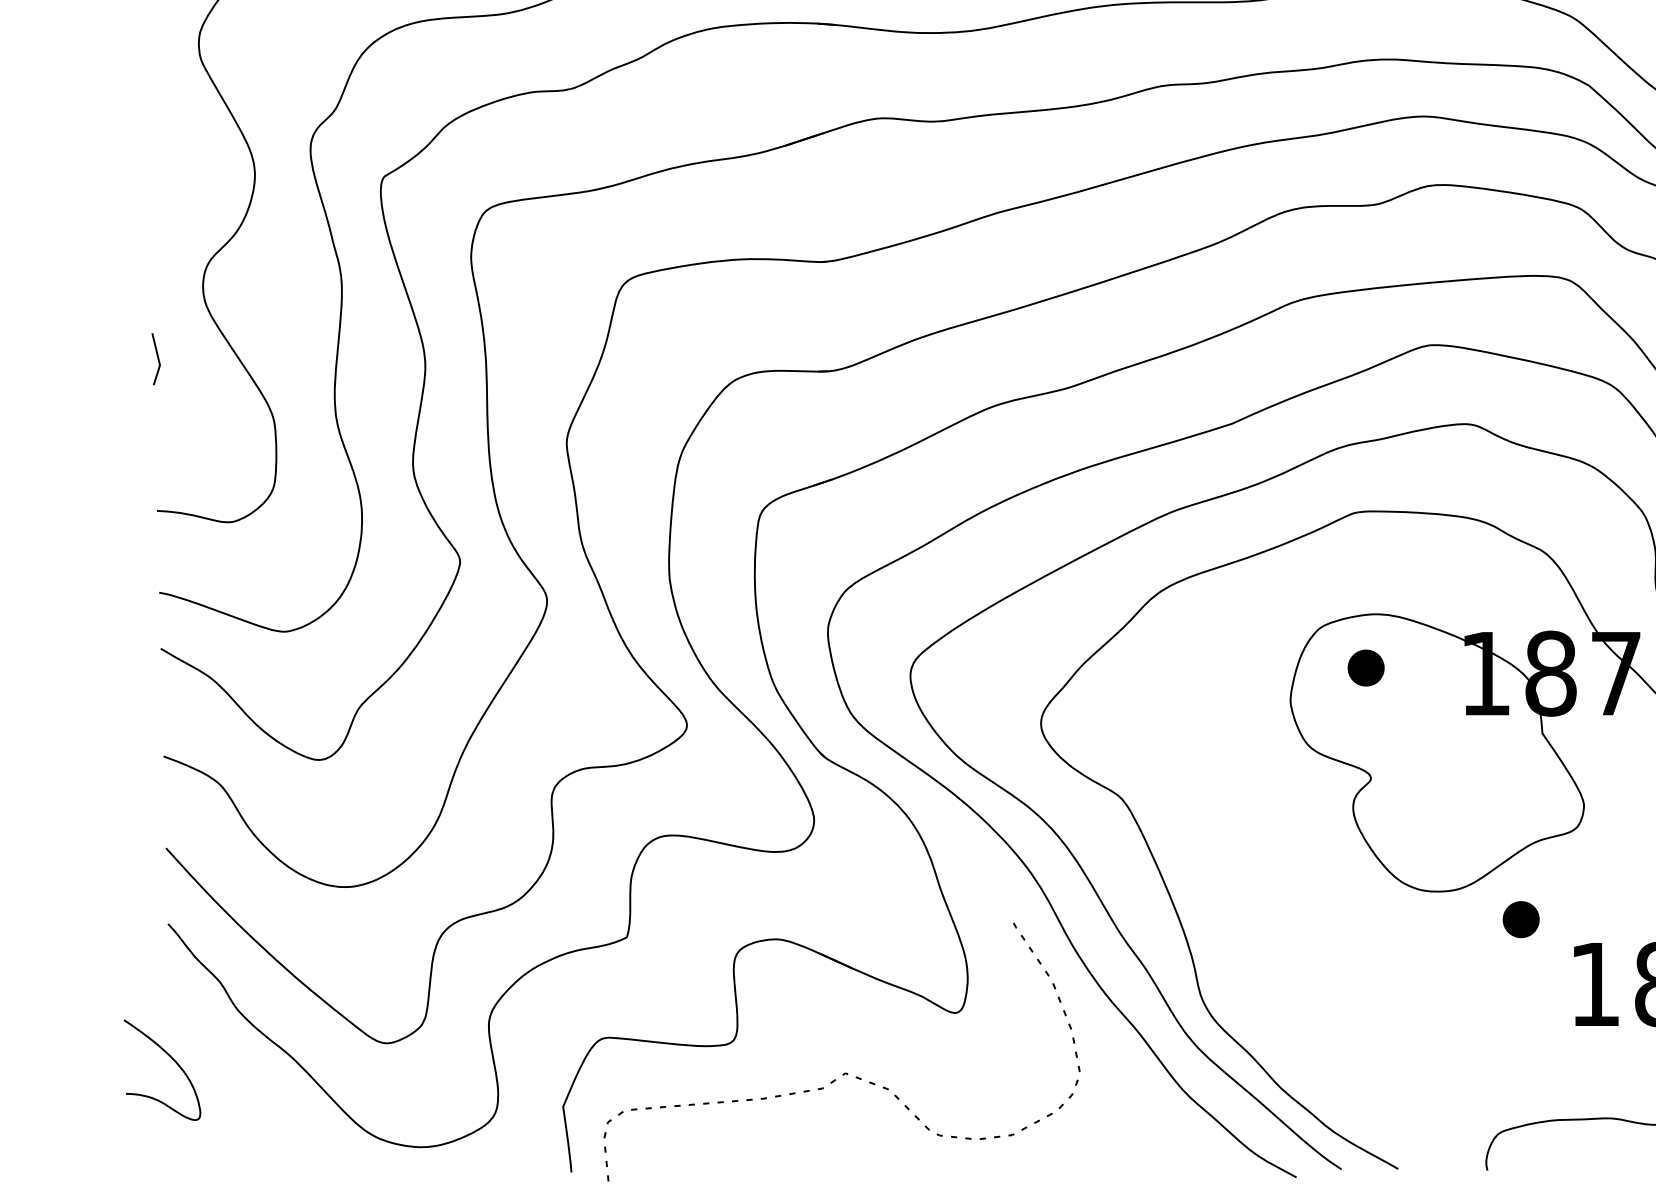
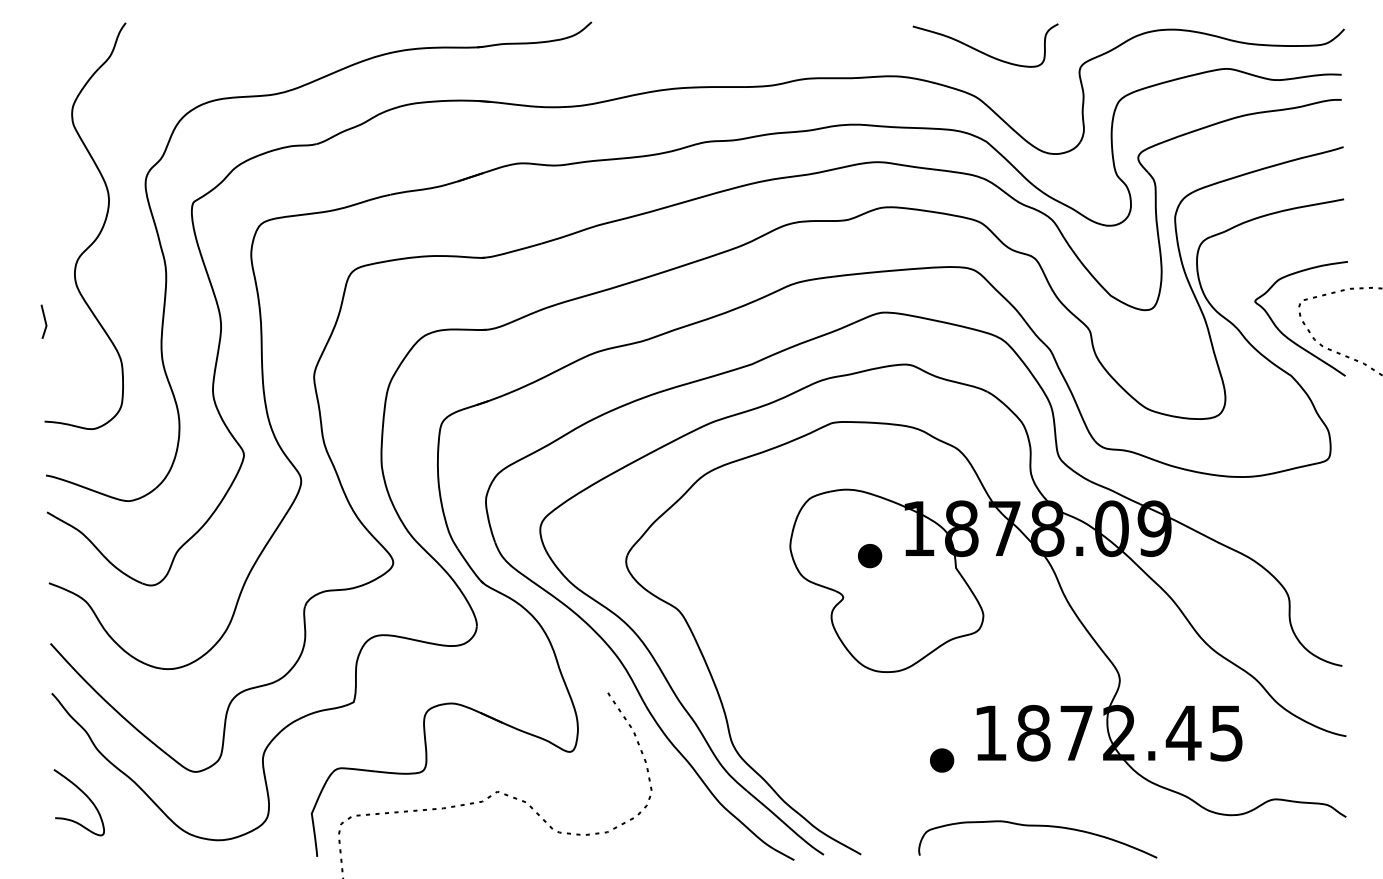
part: (1366, 668) -> (870, 556), moved
part: (1521, 919) -> (942, 760), moved
curve: (173, 1062) -> (86, 797), moved

